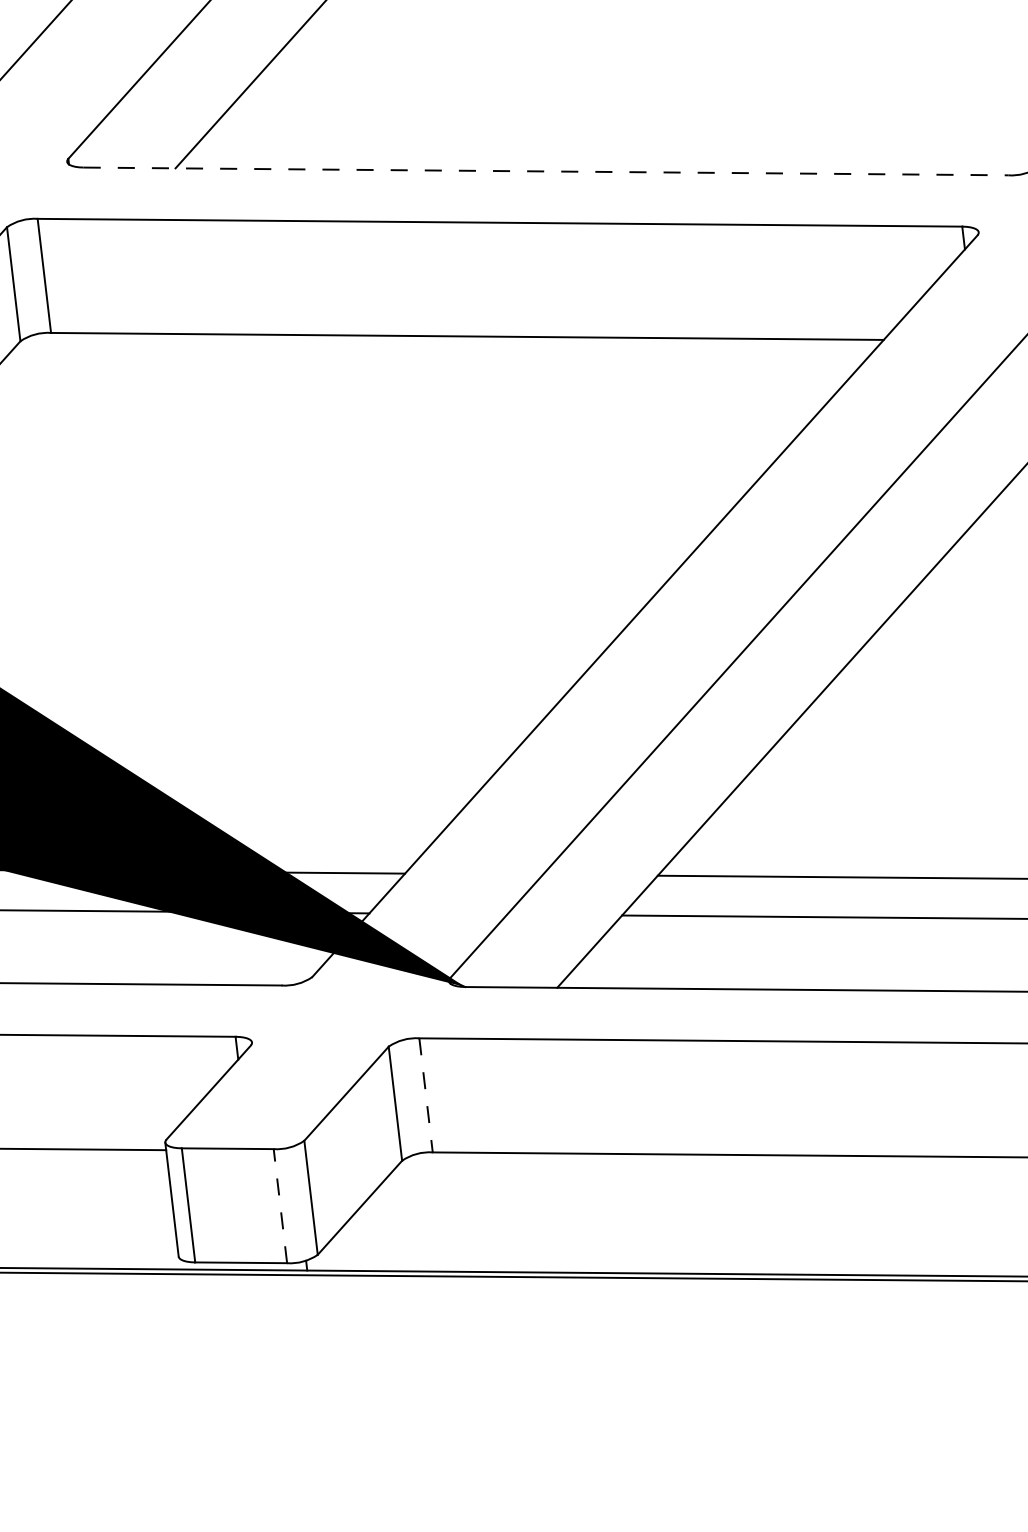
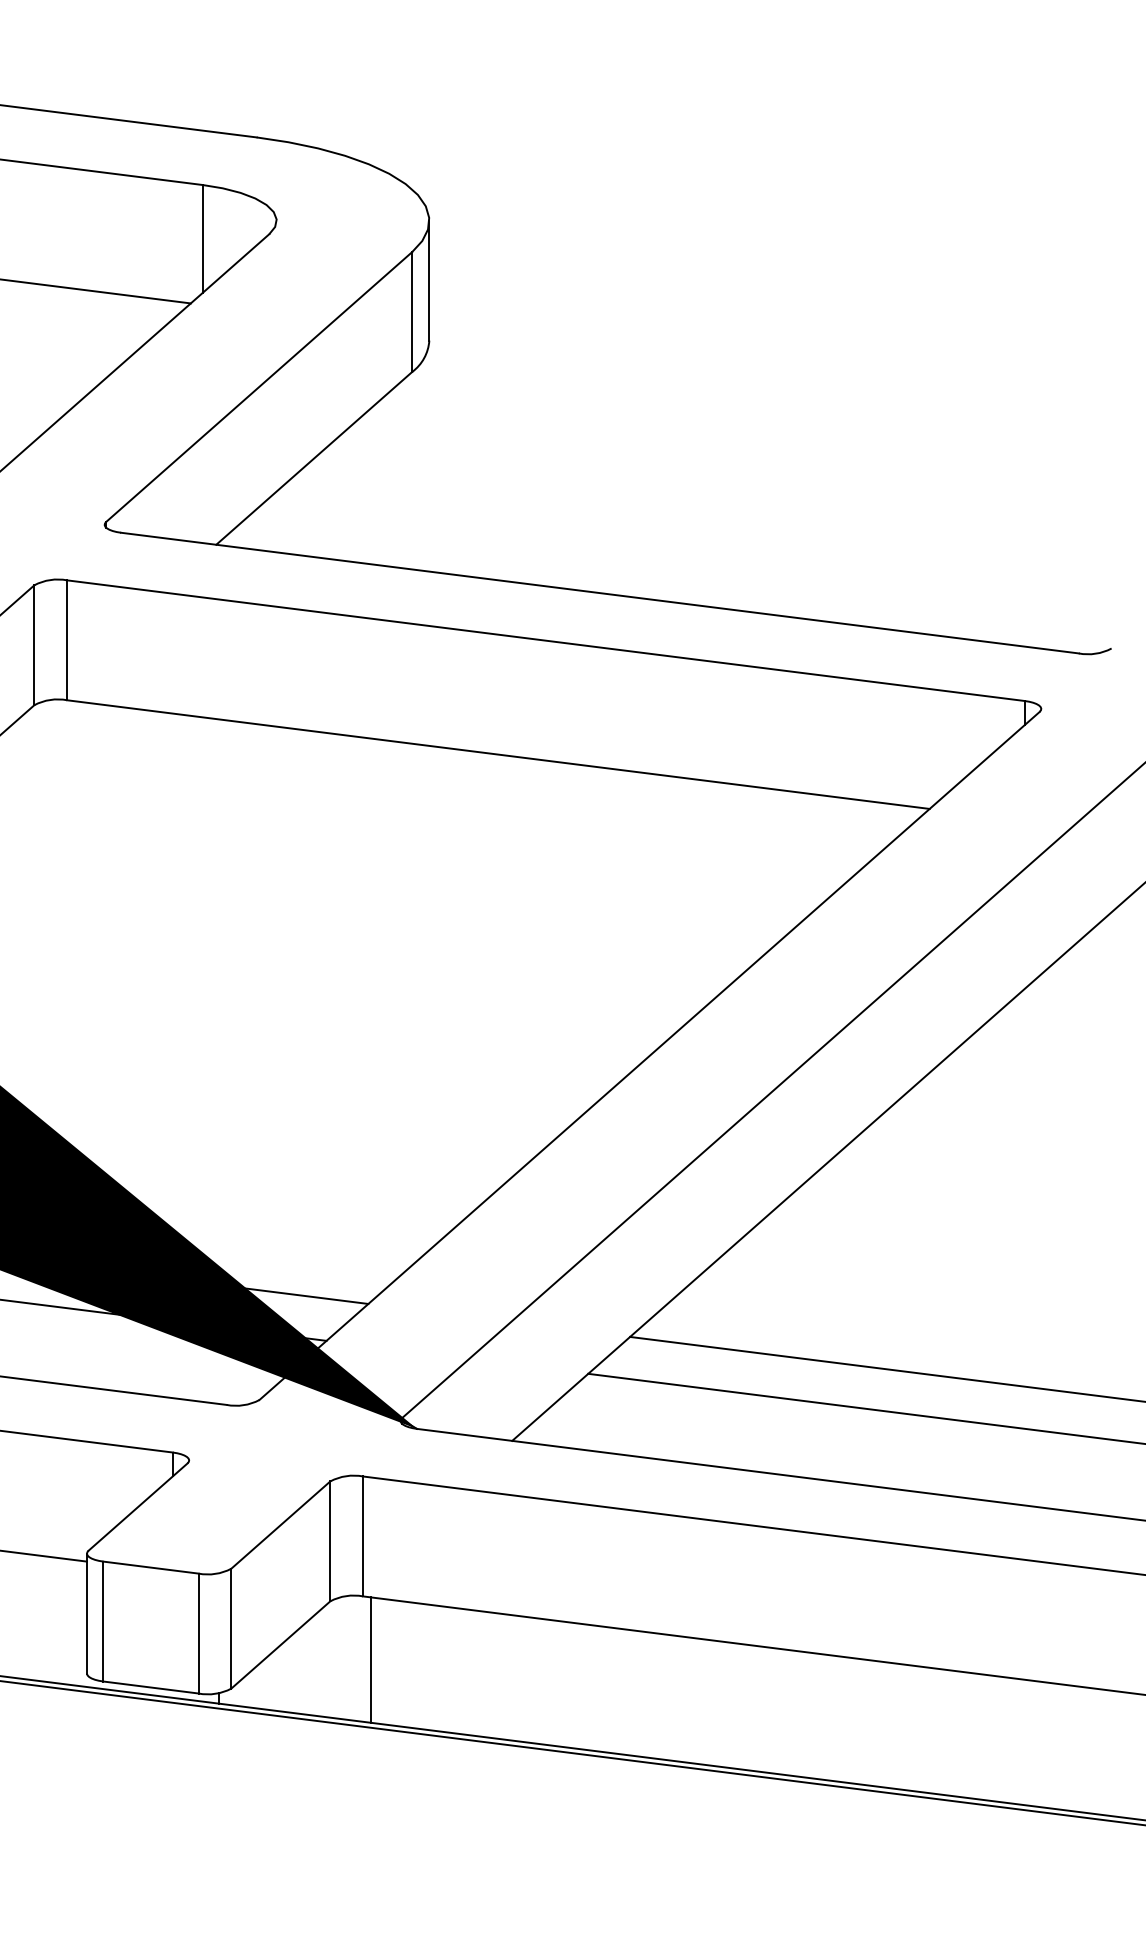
line: (545, 171) -> (599, 593), dashed -> solid
line: (426, 1095) -> (363, 1536), dashed -> solid
line: (280, 1206) -> (198, 1633), dashed -> solid
line: (447, 1211) -> (371, 1659), added

